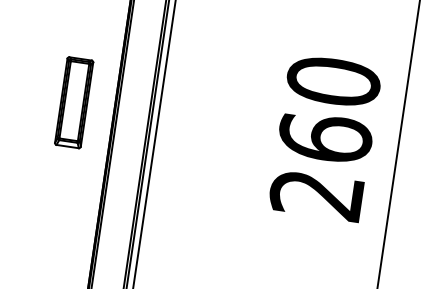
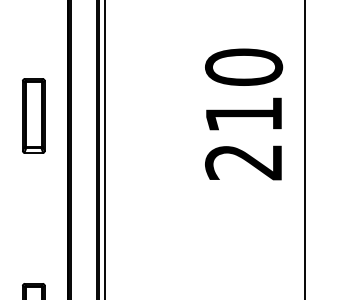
text: (325, 138) -> (244, 114), 260 -> 210

